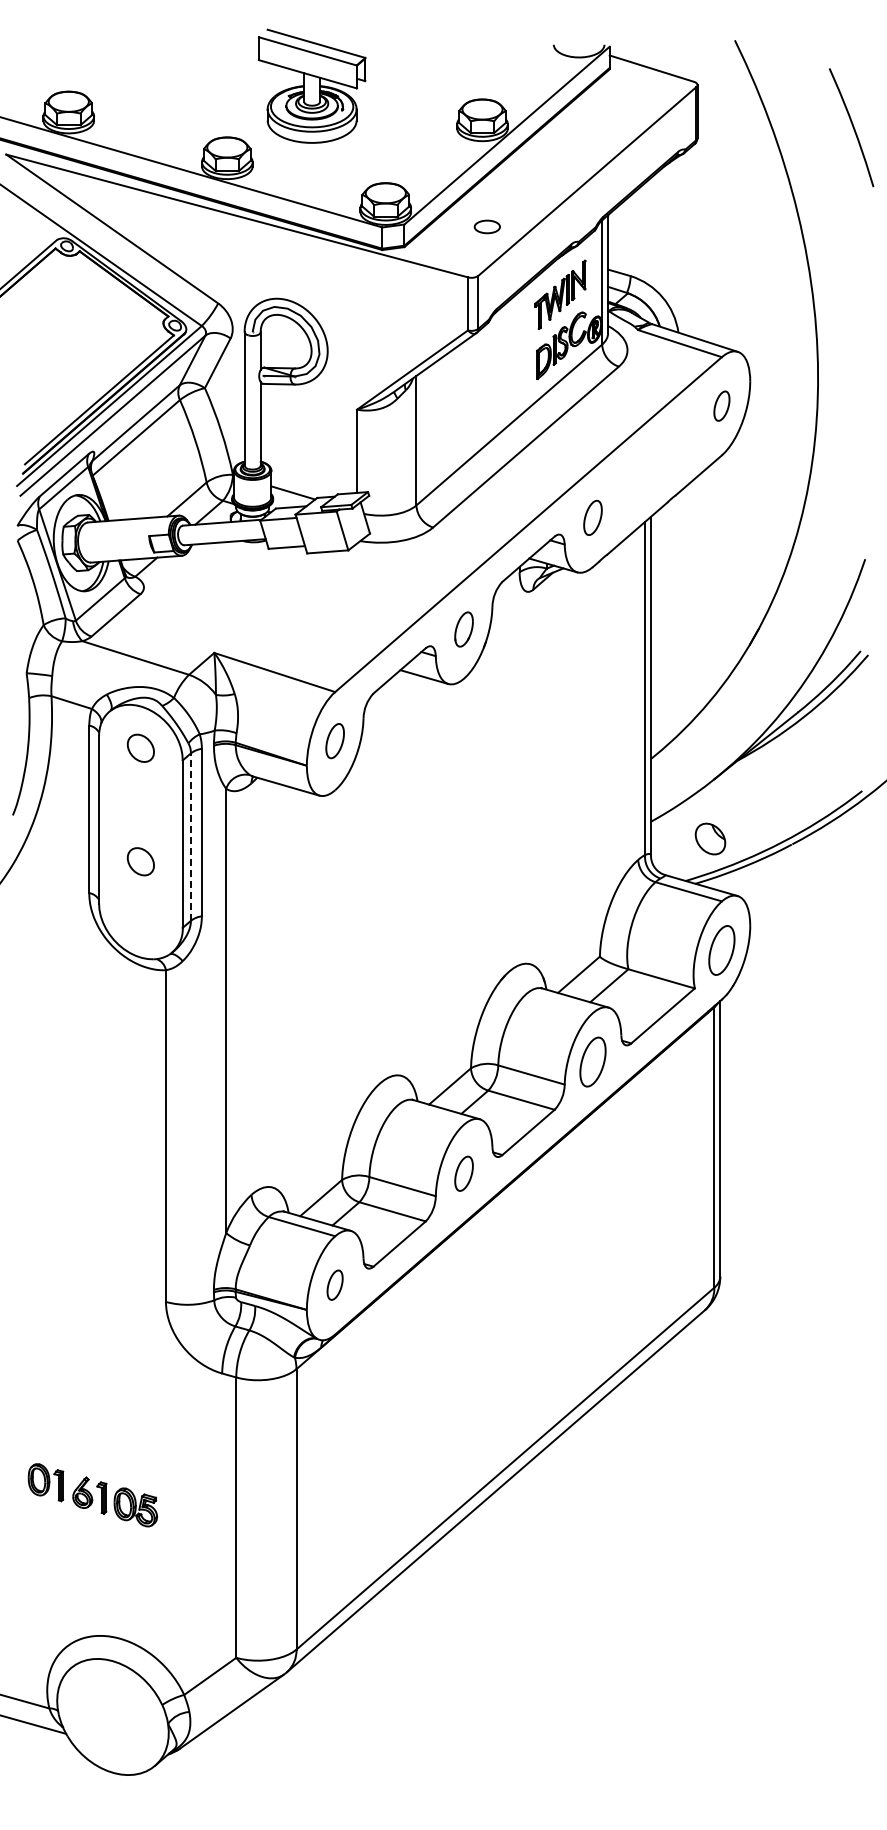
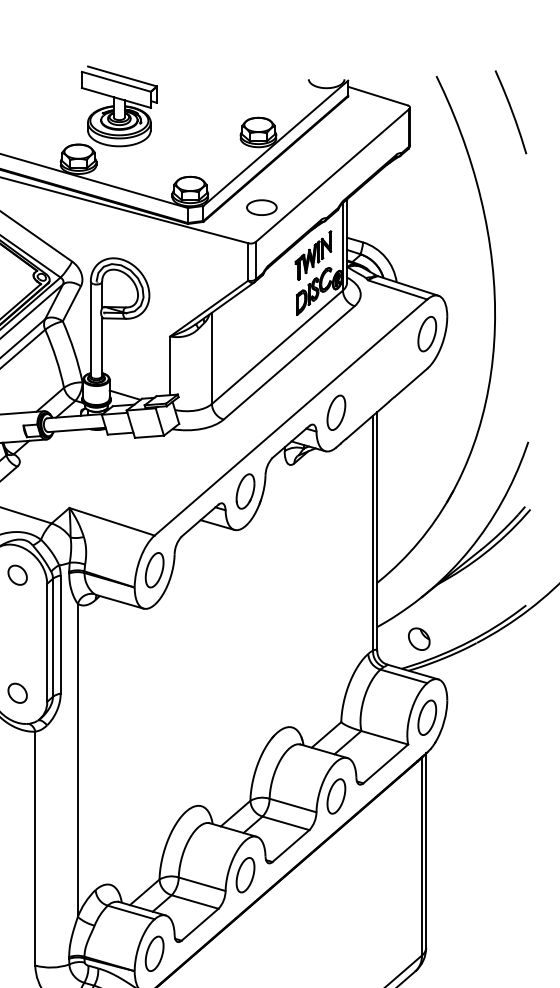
part: (312, 85) -> (119, 105), moved
curve: (852, 127) -> (511, 112), moved
part: (487, 226) -> (262, 207), size x1.67
part: (721, 405) -> (427, 333), size x1.67
part: (592, 517) -> (336, 412), size x1.43
part: (463, 629) -> (245, 491), size x1.43
part: (334, 740) -> (154, 569), size x1.43
line: (190, 837) -> (52, 638), dashed -> solid
part: (140, 861) -> (17, 693), moved
part: (463, 1173) -> (245, 875), size x1.43
part: (334, 1284) -> (154, 953), size x1.67

